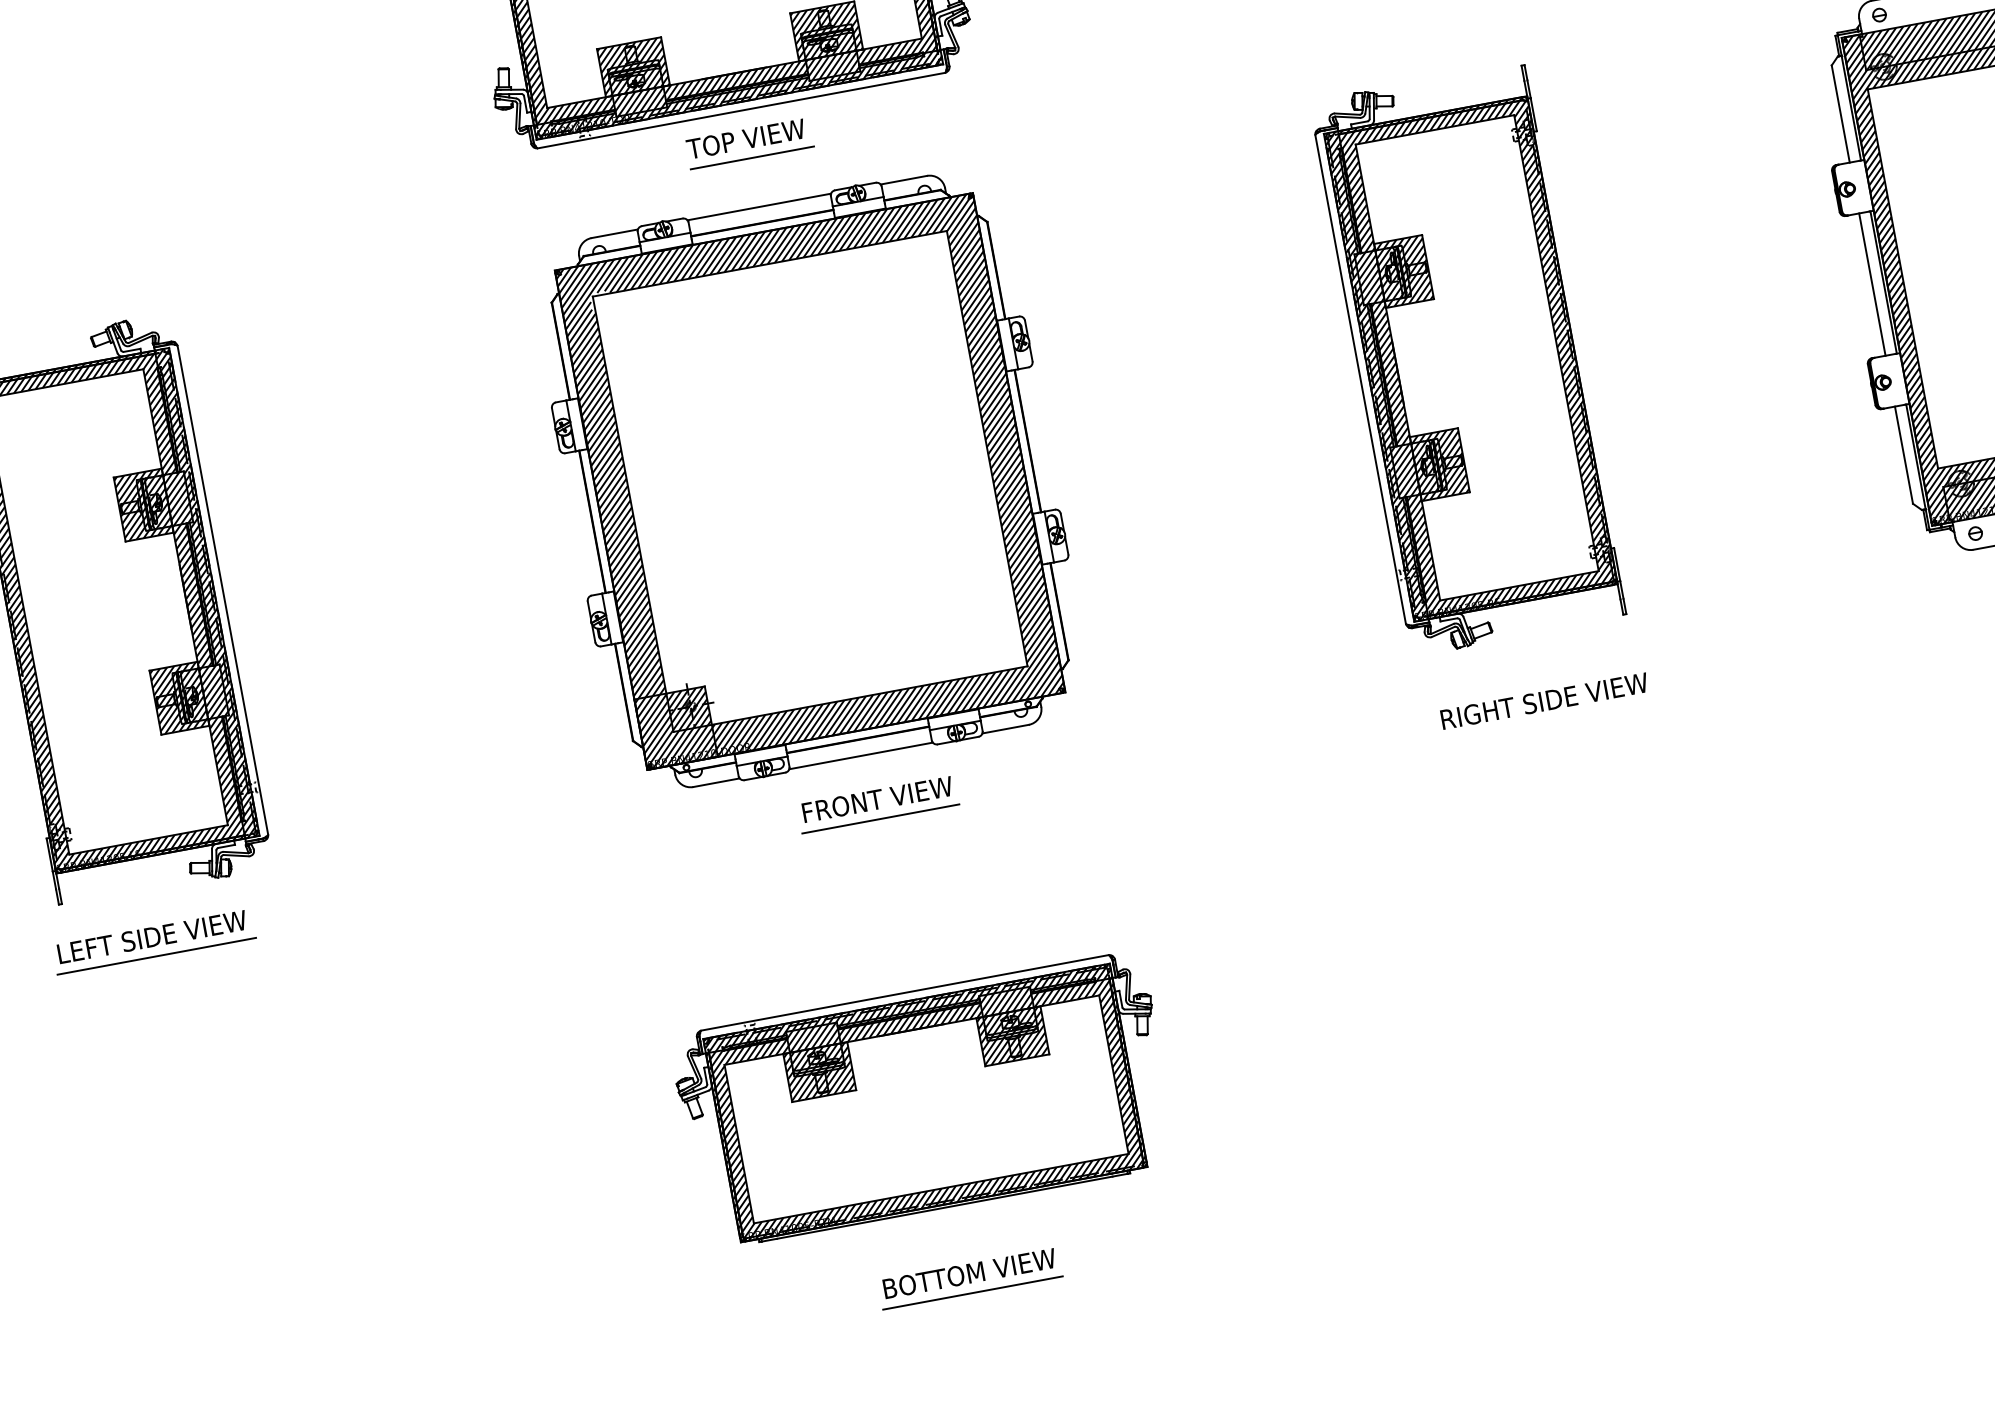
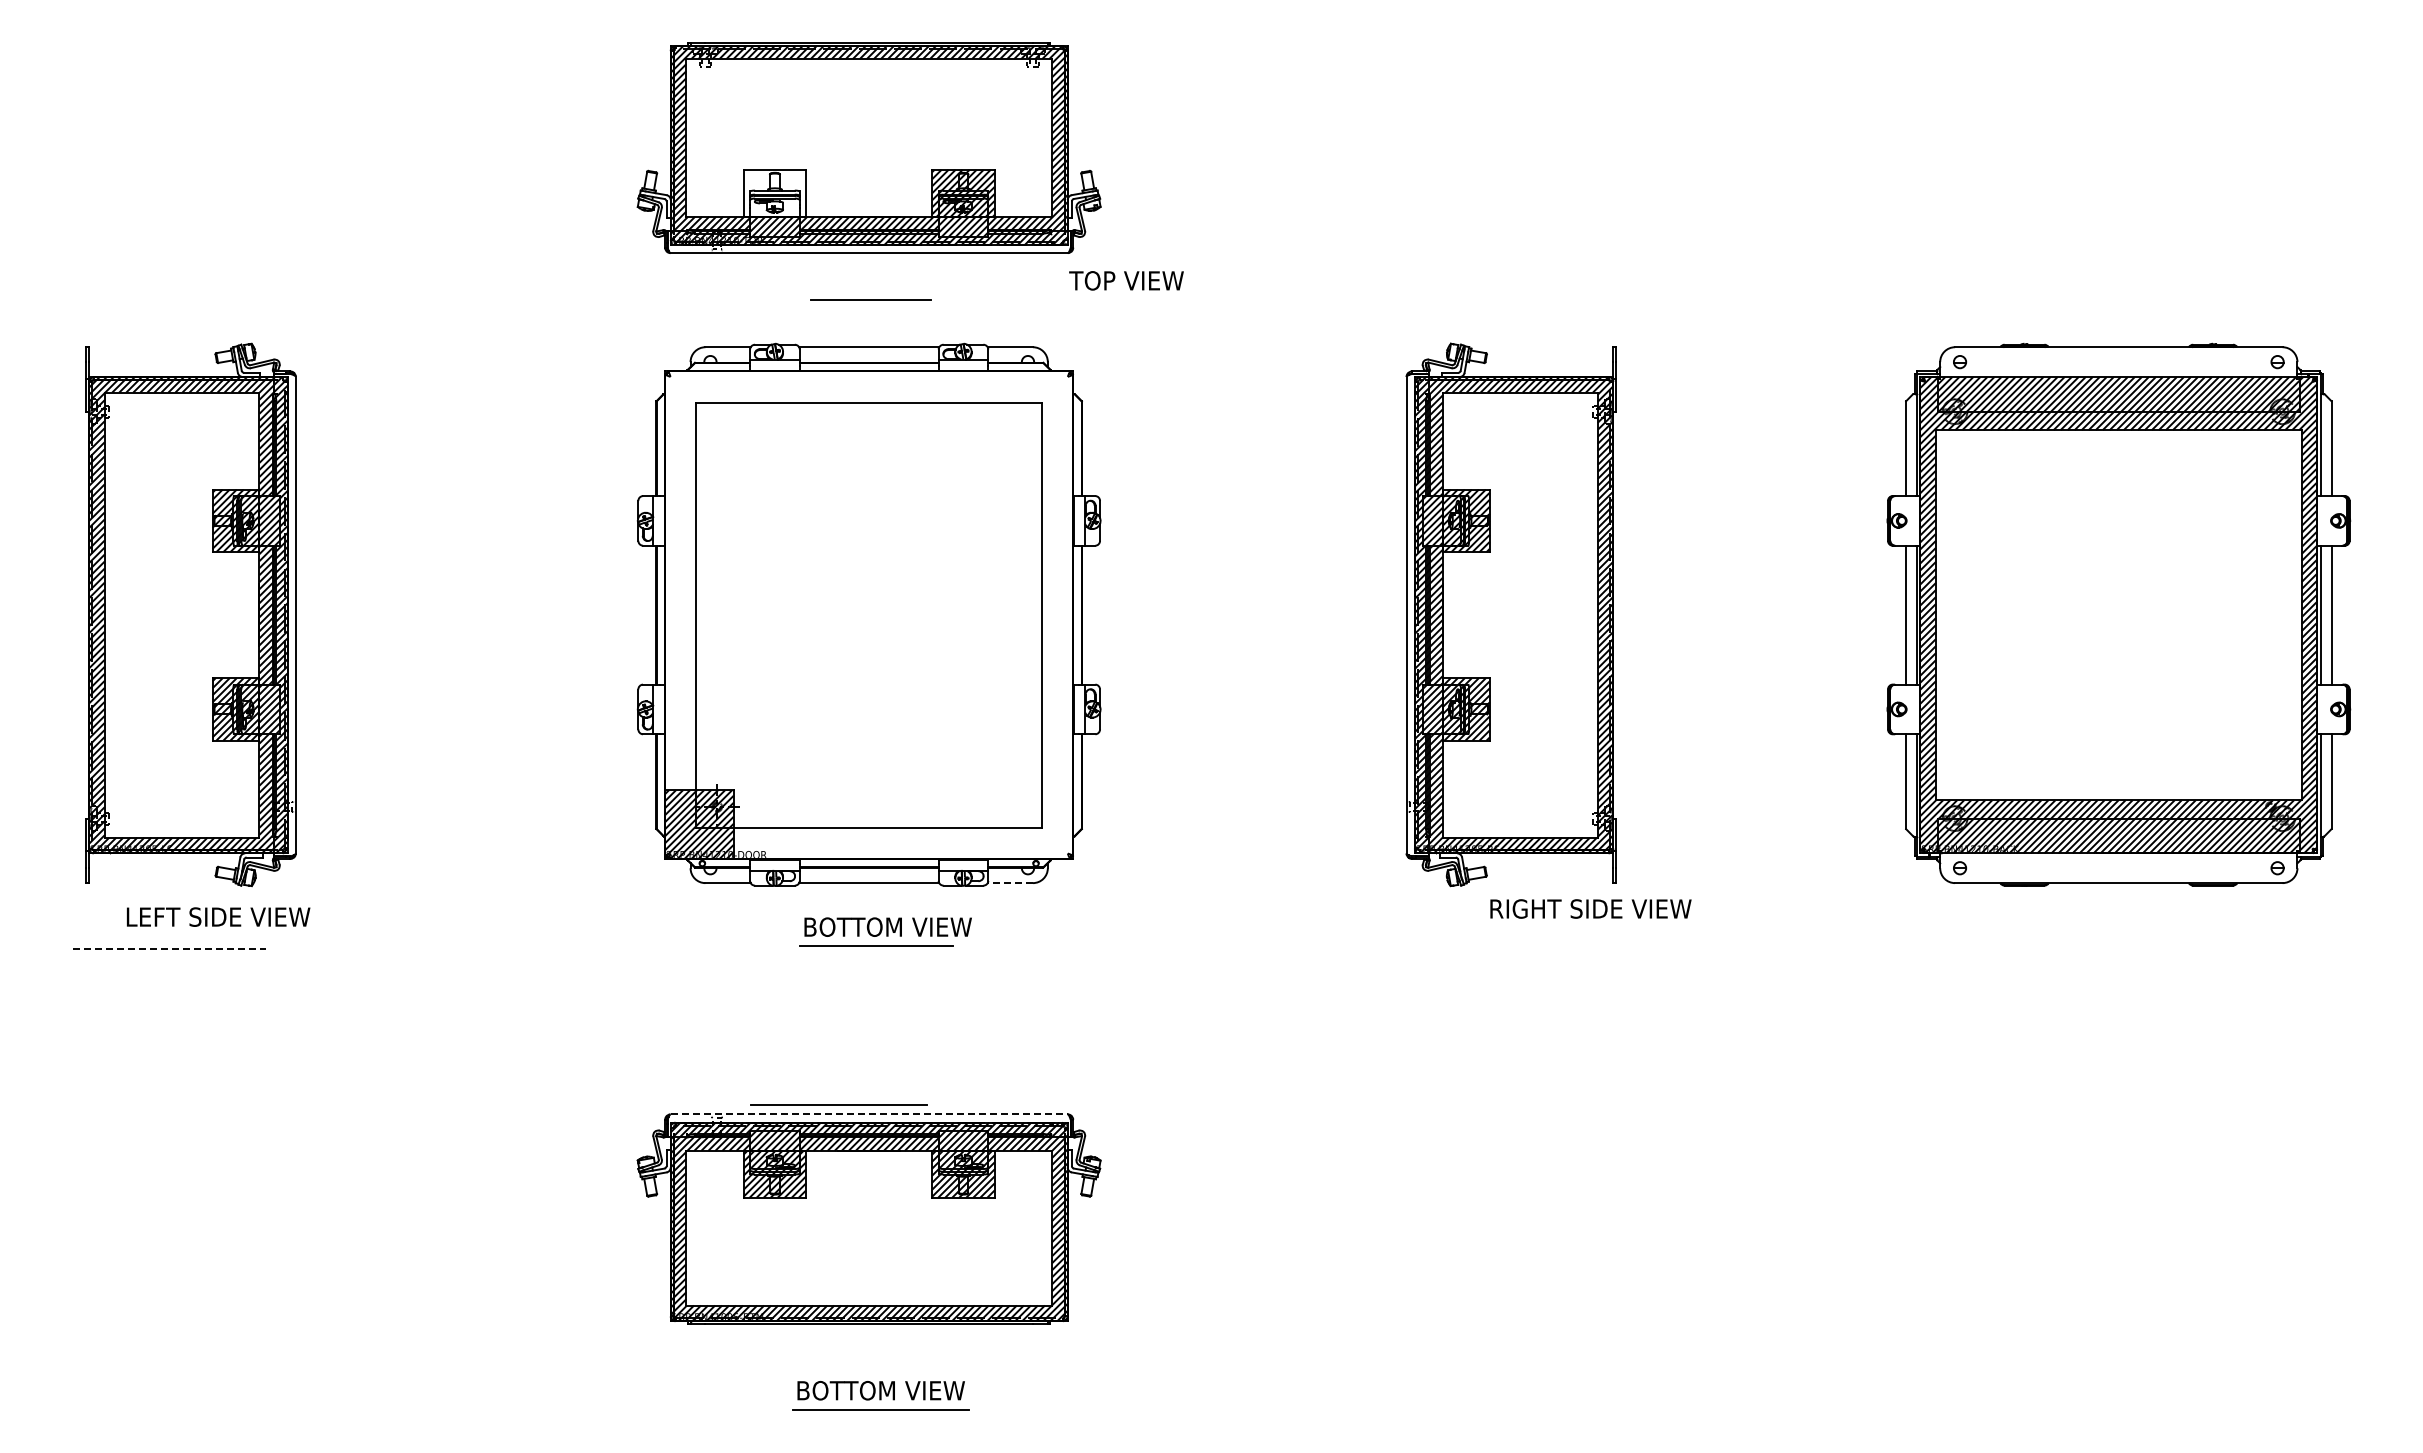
hatch: (632, 66) -> (774, 192), removed
text: (745, 138) -> (1126, 280), moved
hatch: (810, 480) -> (869, 614), removed
text: (1544, 700) -> (1590, 908), moved
line: (1005, 729) -> (1010, 883), solid -> dashed
text: (889, 796) -> (888, 926), FRONT VIEW -> BOTTOM VIEW
text: (152, 936) -> (218, 916), moved
line: (156, 956) -> (169, 949), solid -> dashed
line: (871, 988) -> (838, 1104), added
line: (905, 992) -> (869, 1114), solid -> dashed

